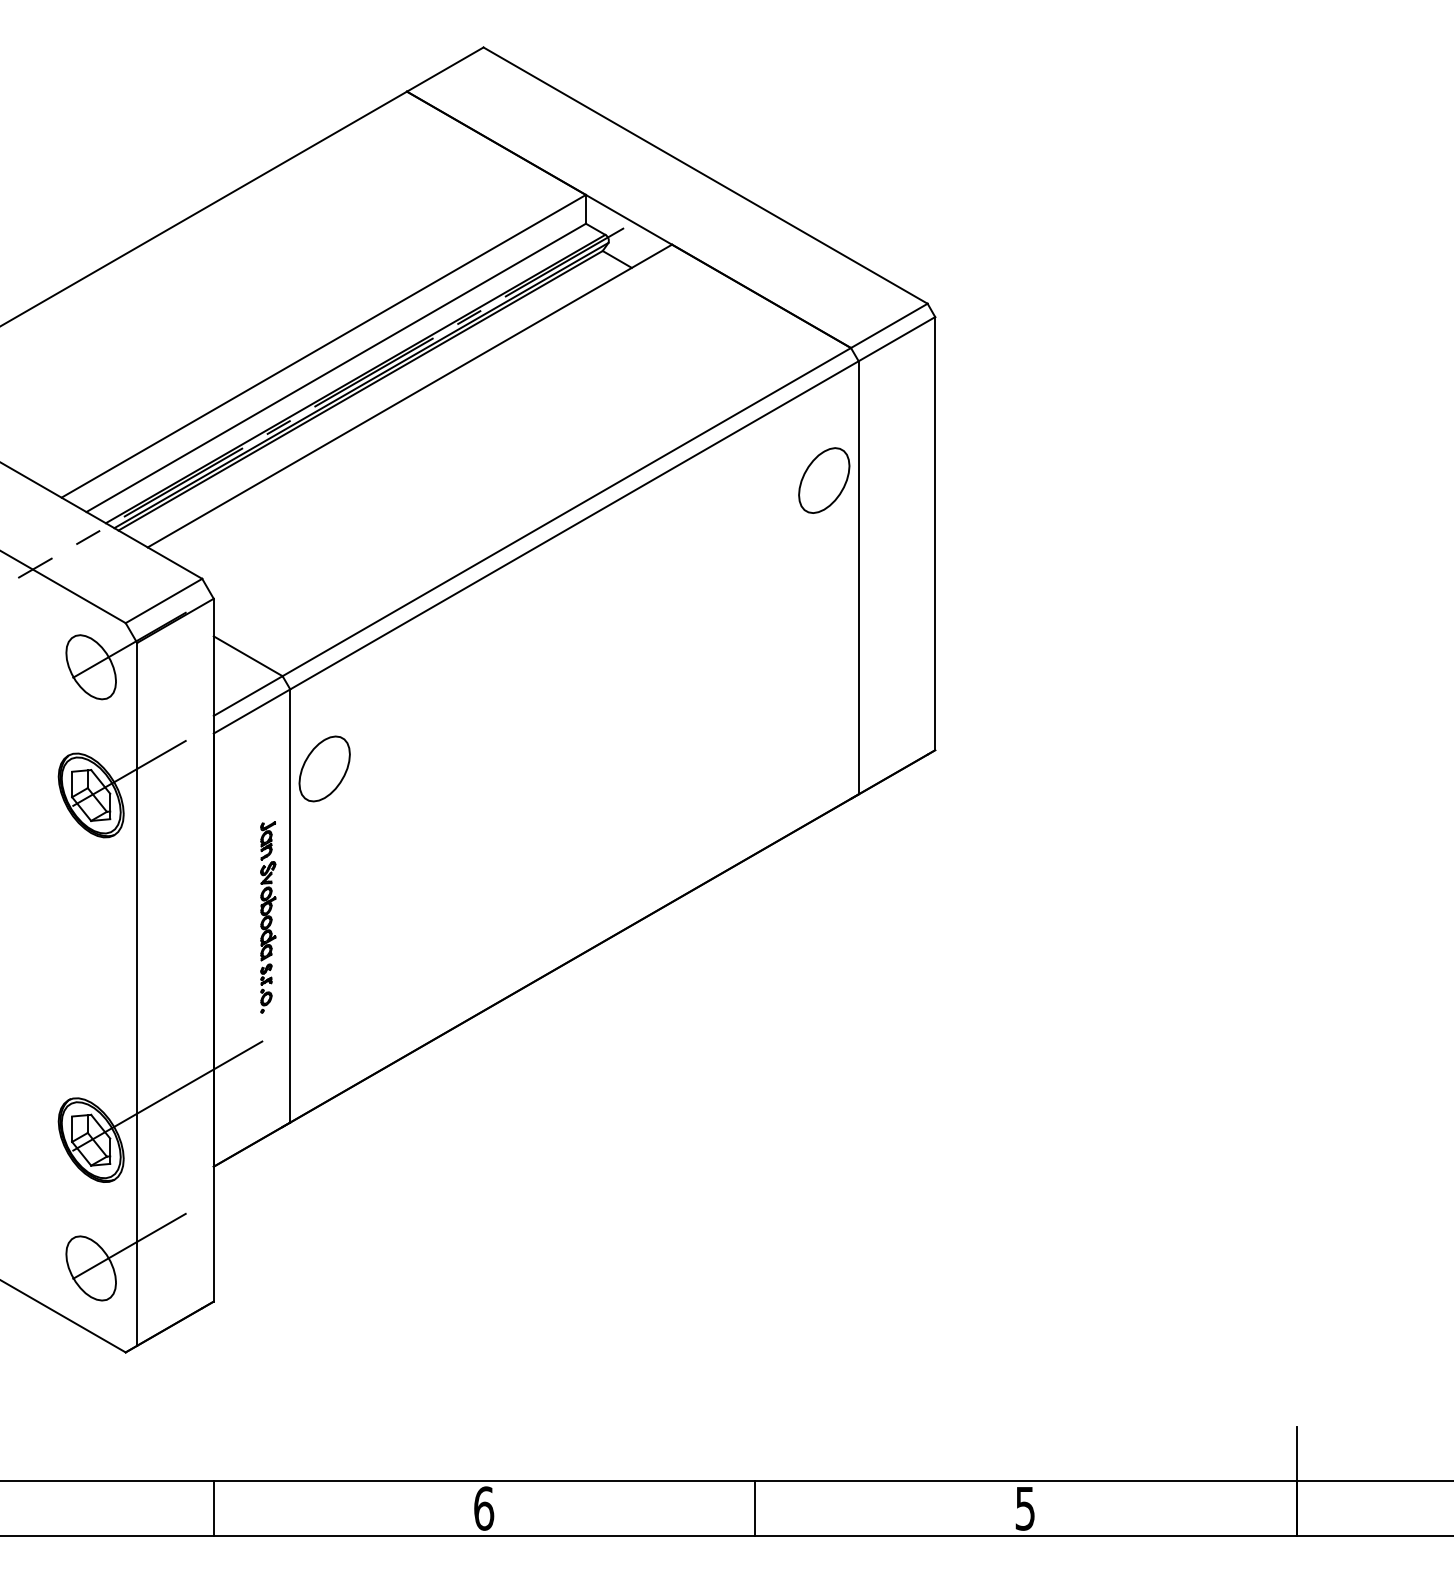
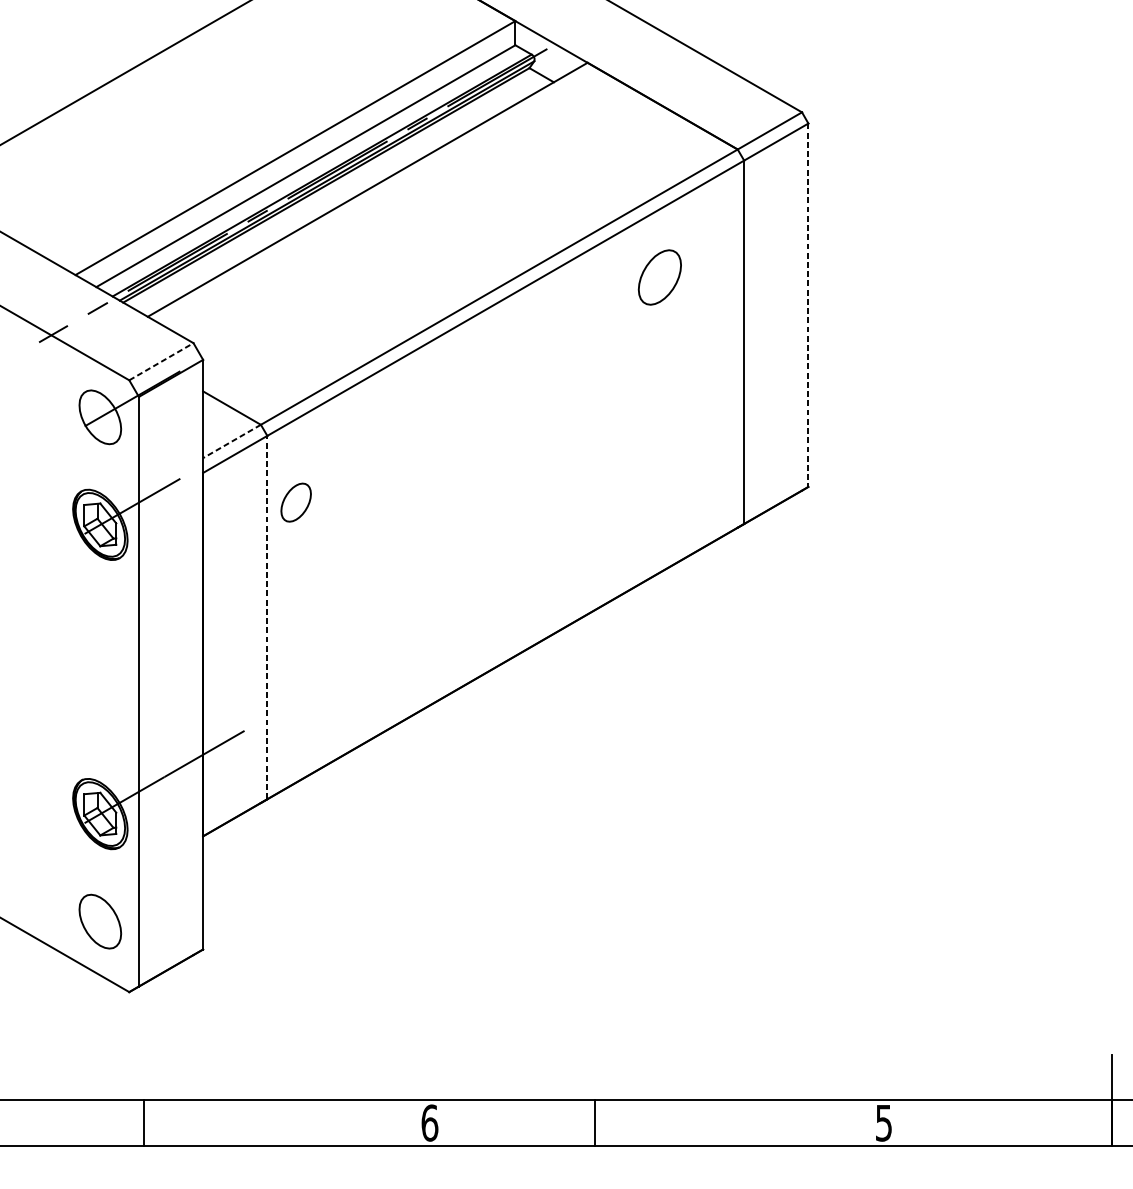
part: (824, 480) -> (660, 277), moved
line: (935, 533) -> (808, 305), solid -> dashed
line: (164, 600) -> (161, 361), solid -> dashed
line: (248, 696) -> (232, 441), solid -> dashed
part: (324, 768) -> (296, 502), size x0.7
line: (290, 905) -> (267, 617), solid -> dashed
part: (268, 917) -> (249, 627), removed
line: (129, 1246) -> (132, 903), removed
line: (213, 1508) -> (143, 1123), moved
line: (755, 1508) -> (595, 1123), moved

